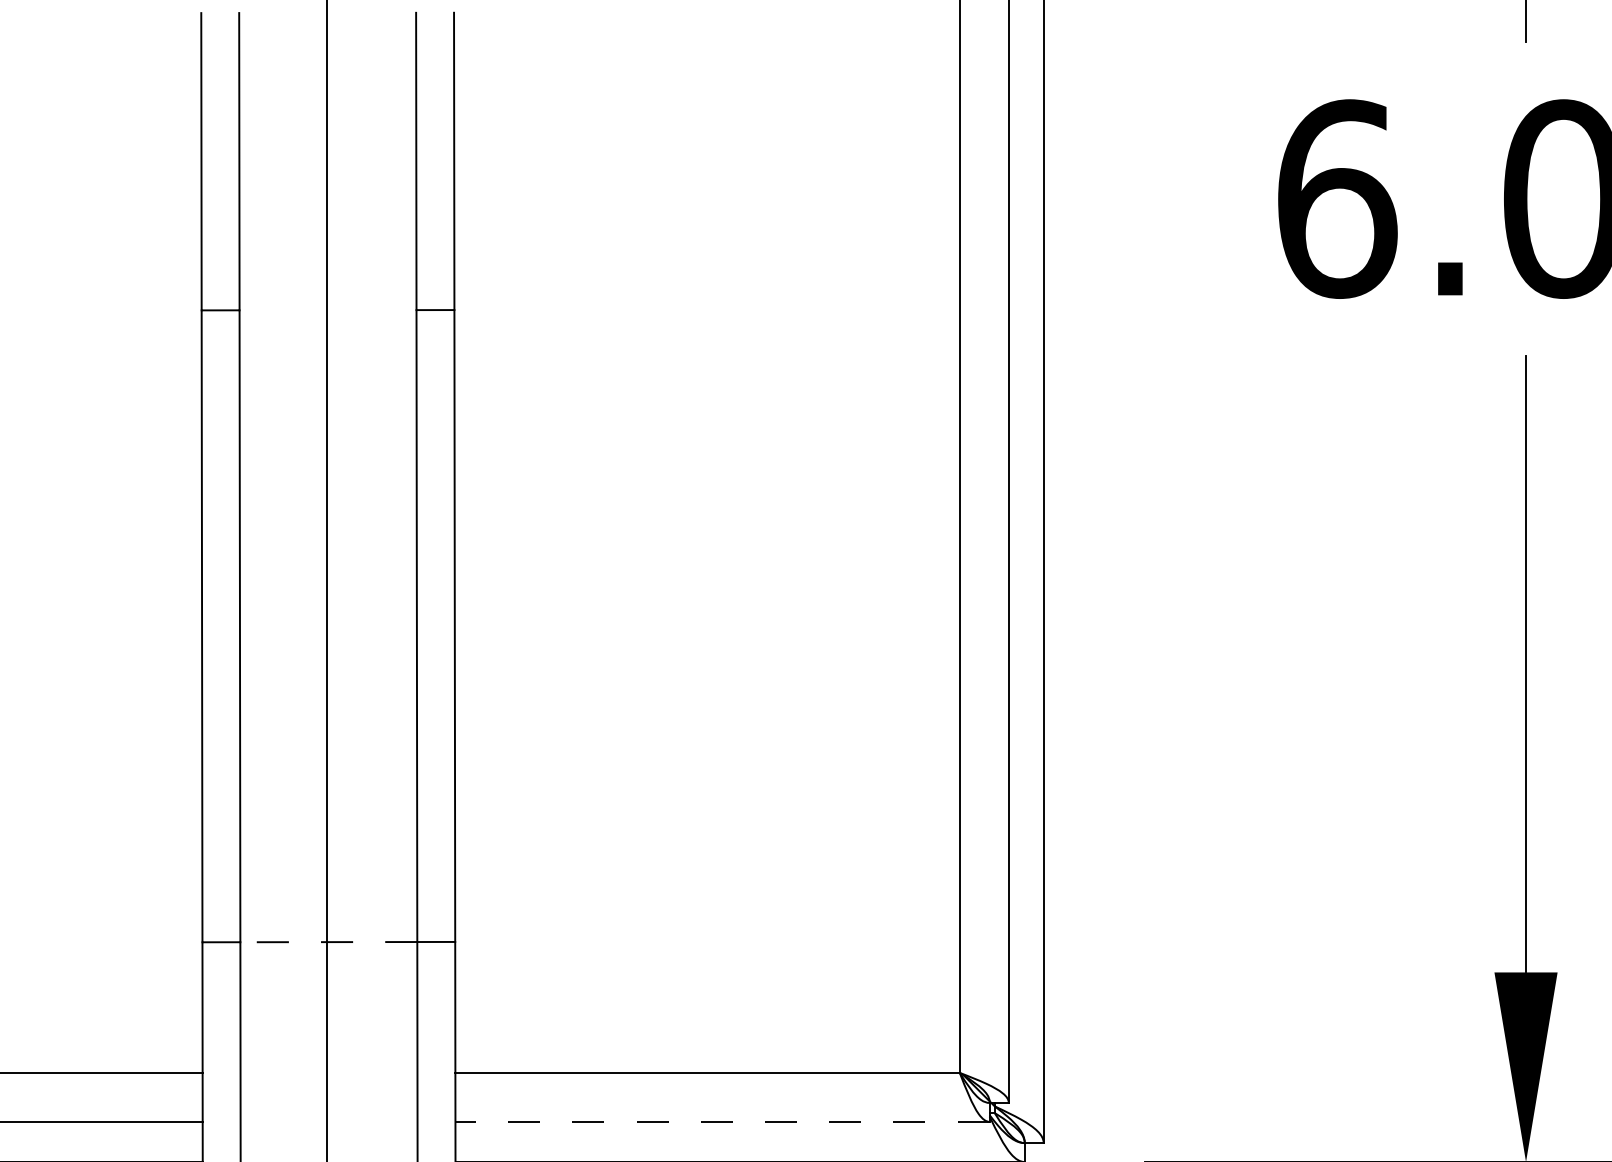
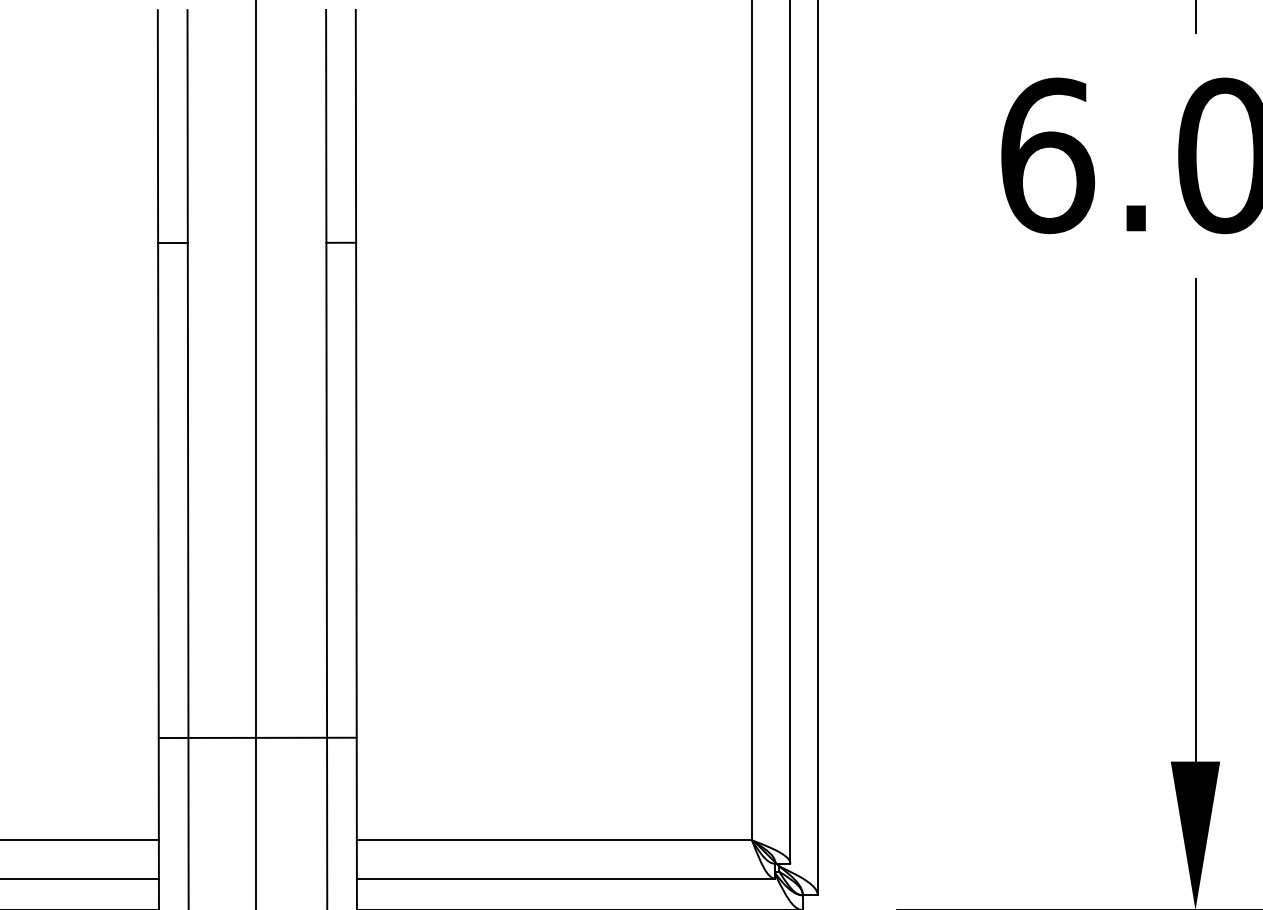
line: (328, 942) -> (257, 738), dashed -> solid
line: (722, 1121) -> (566, 878), dashed -> solid

